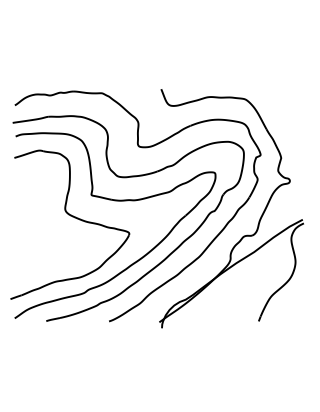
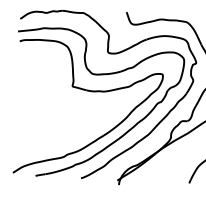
part: (74, 218) -> (59, 102), removed

